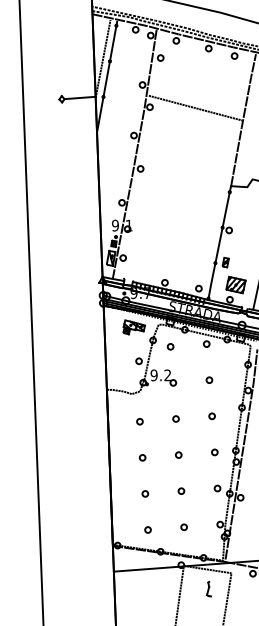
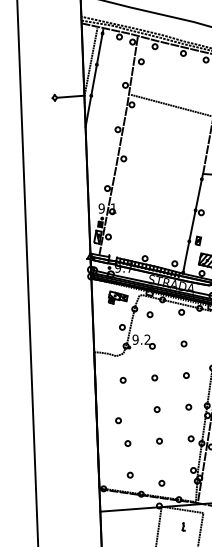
part: (142, 457) -> (118, 420), moved
part: (183, 527) -> (161, 483), moved
part: (208, 588) -> (183, 526), size x0.6

